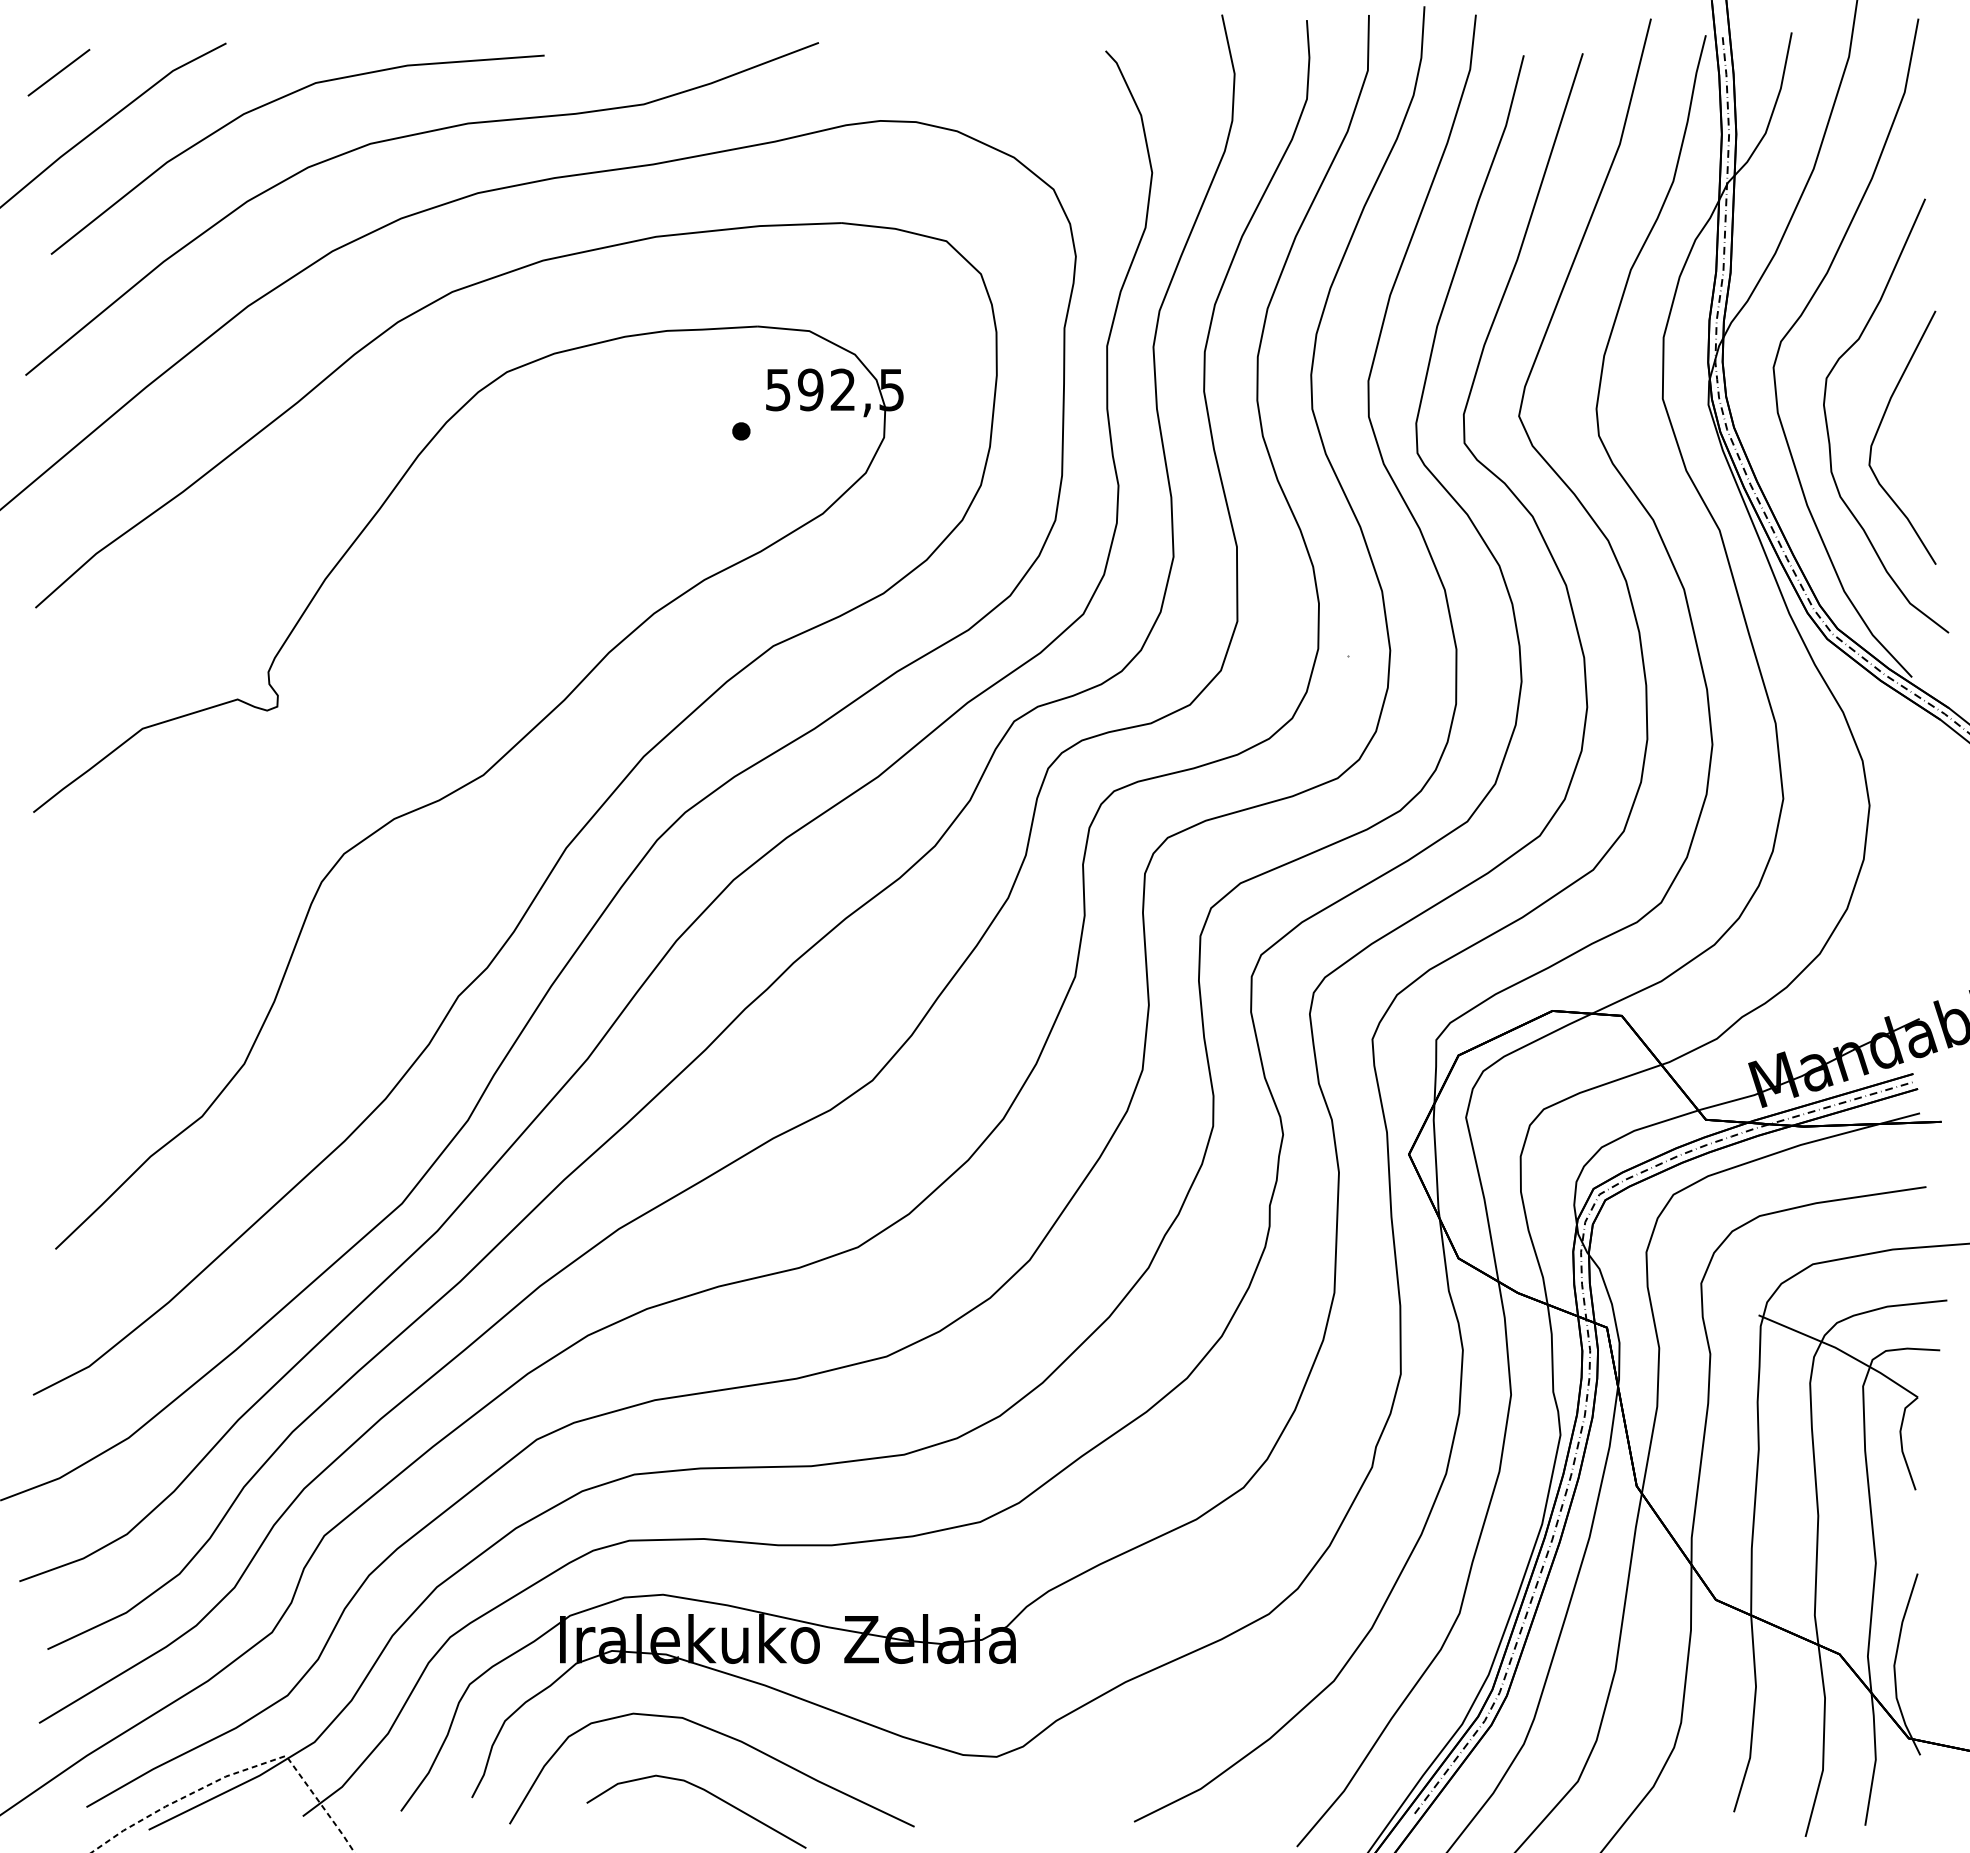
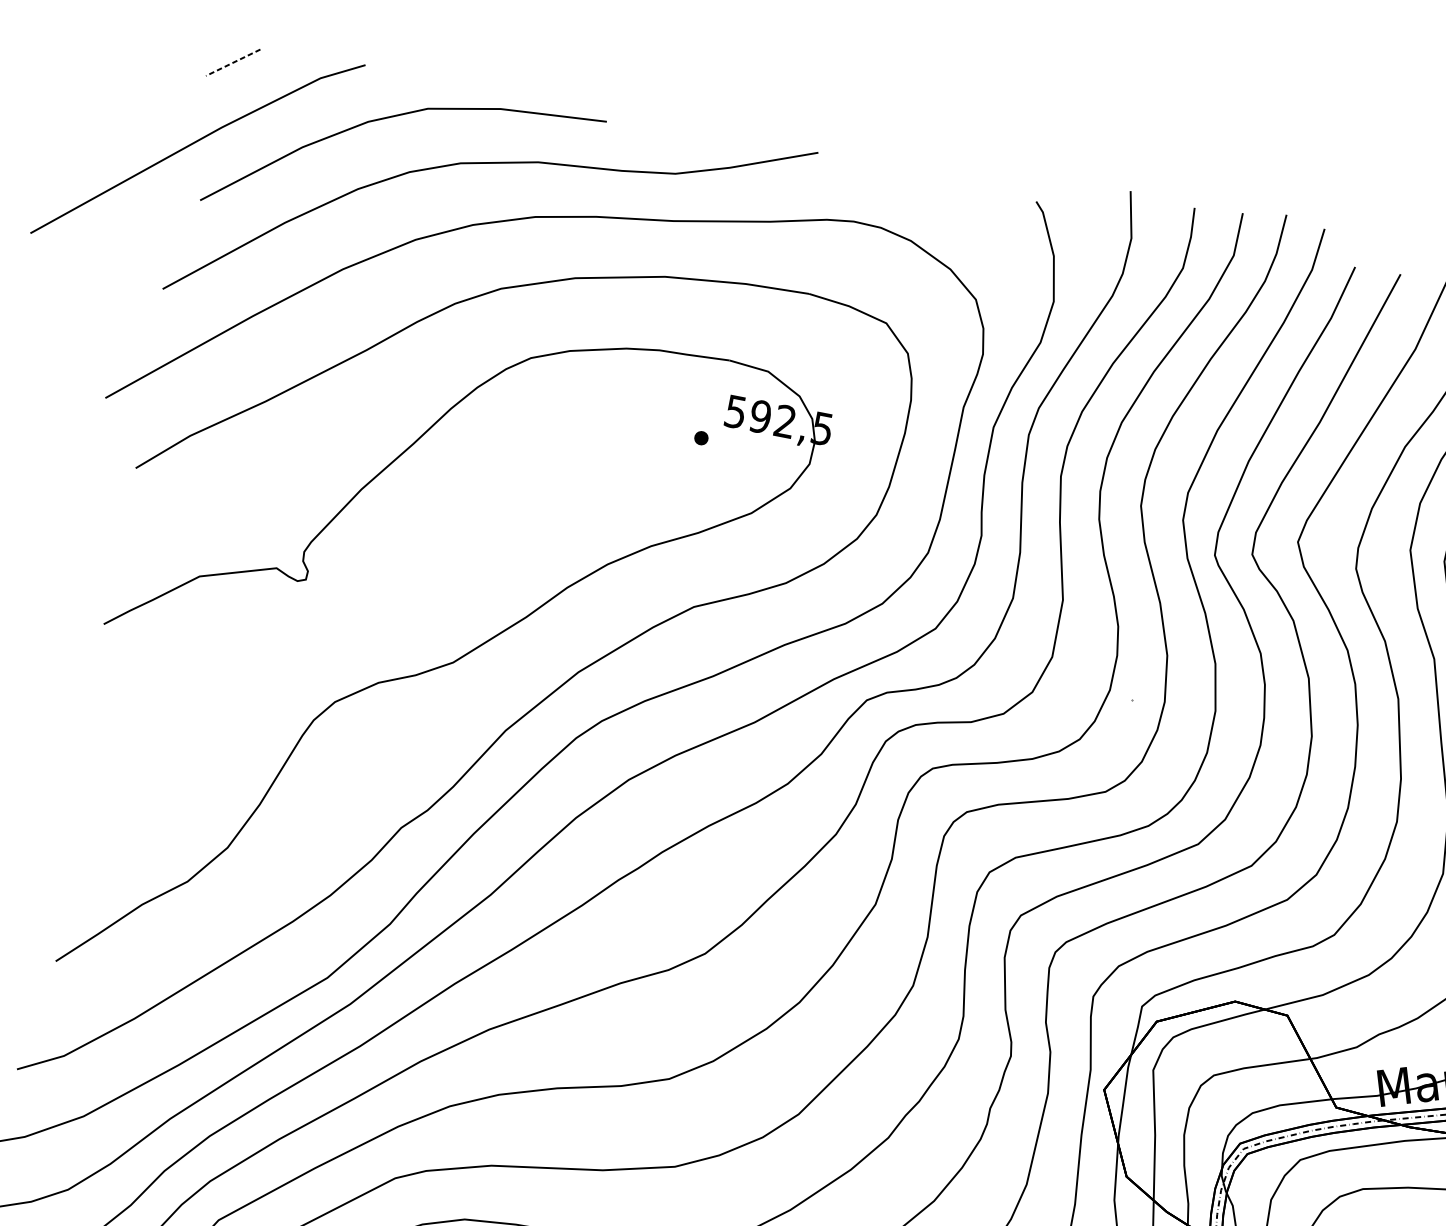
line: (59, 72) -> (233, 62), solid -> dashed

